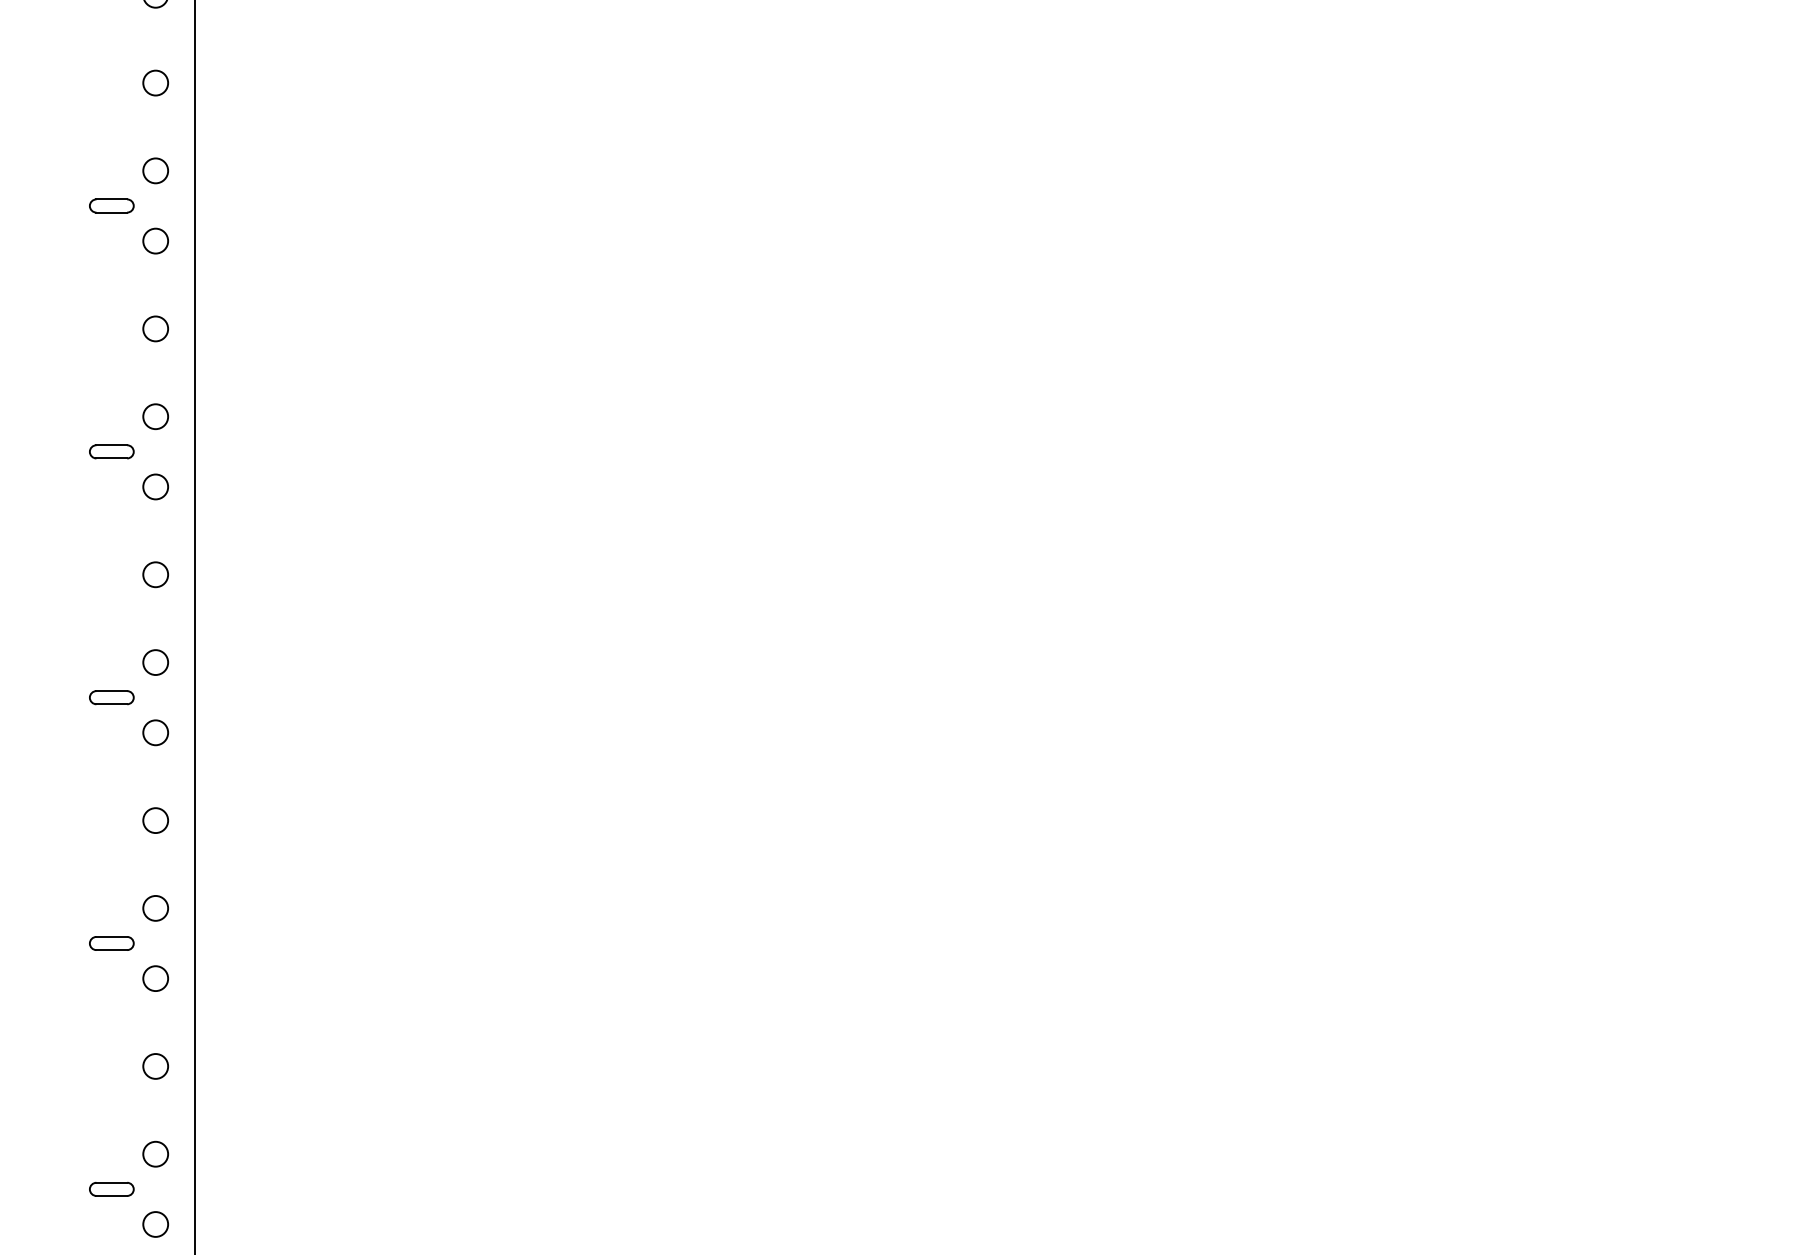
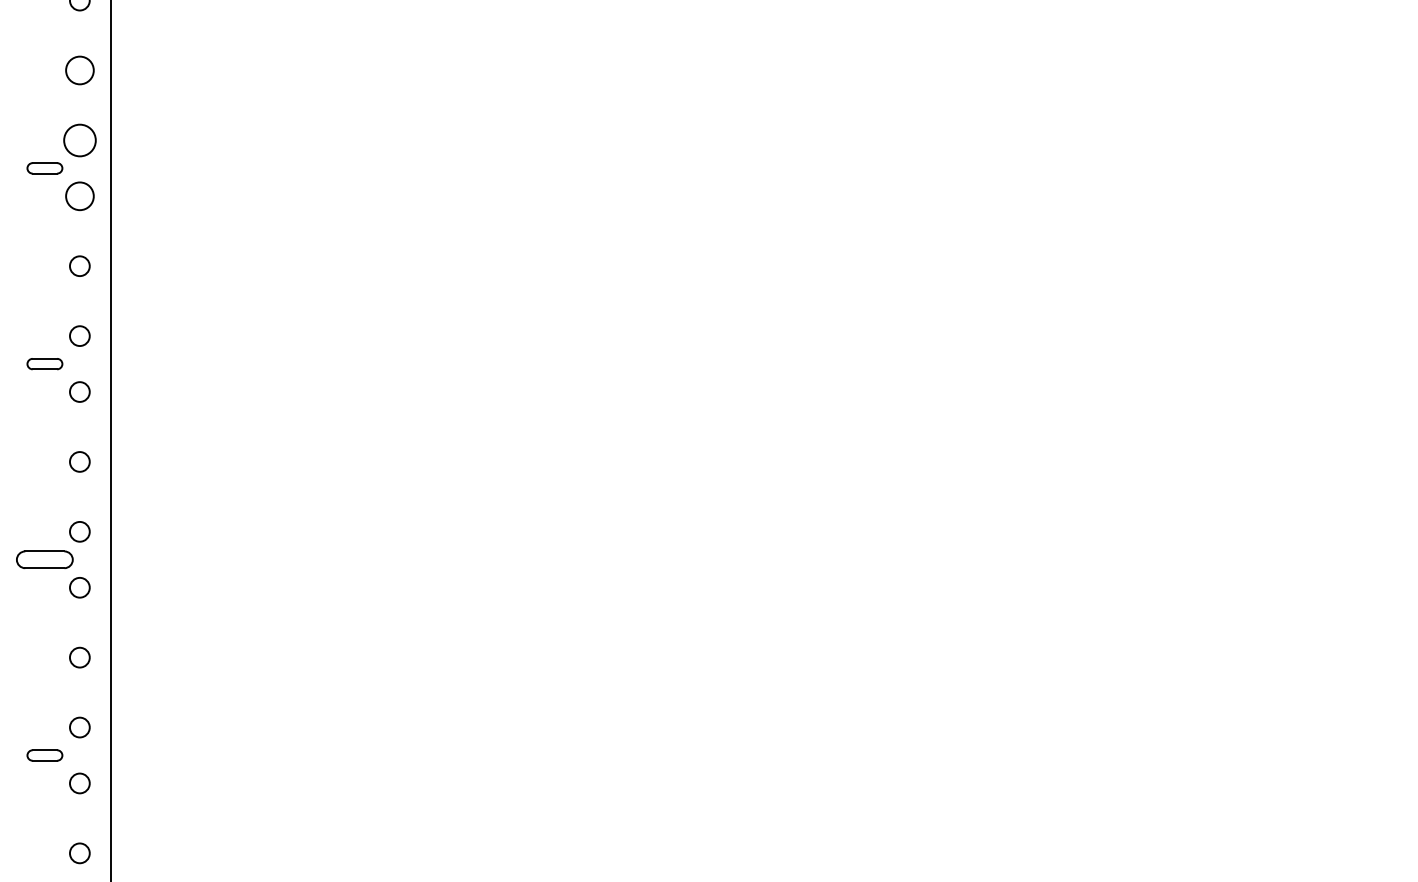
circle: (155, 328) -> (79, 70), size x1.4
circle: (155, 416) -> (79, 140), size x1.6
circle: (155, 486) -> (79, 195), size x1.4
part: (111, 943) -> (44, 559), size x1.6

